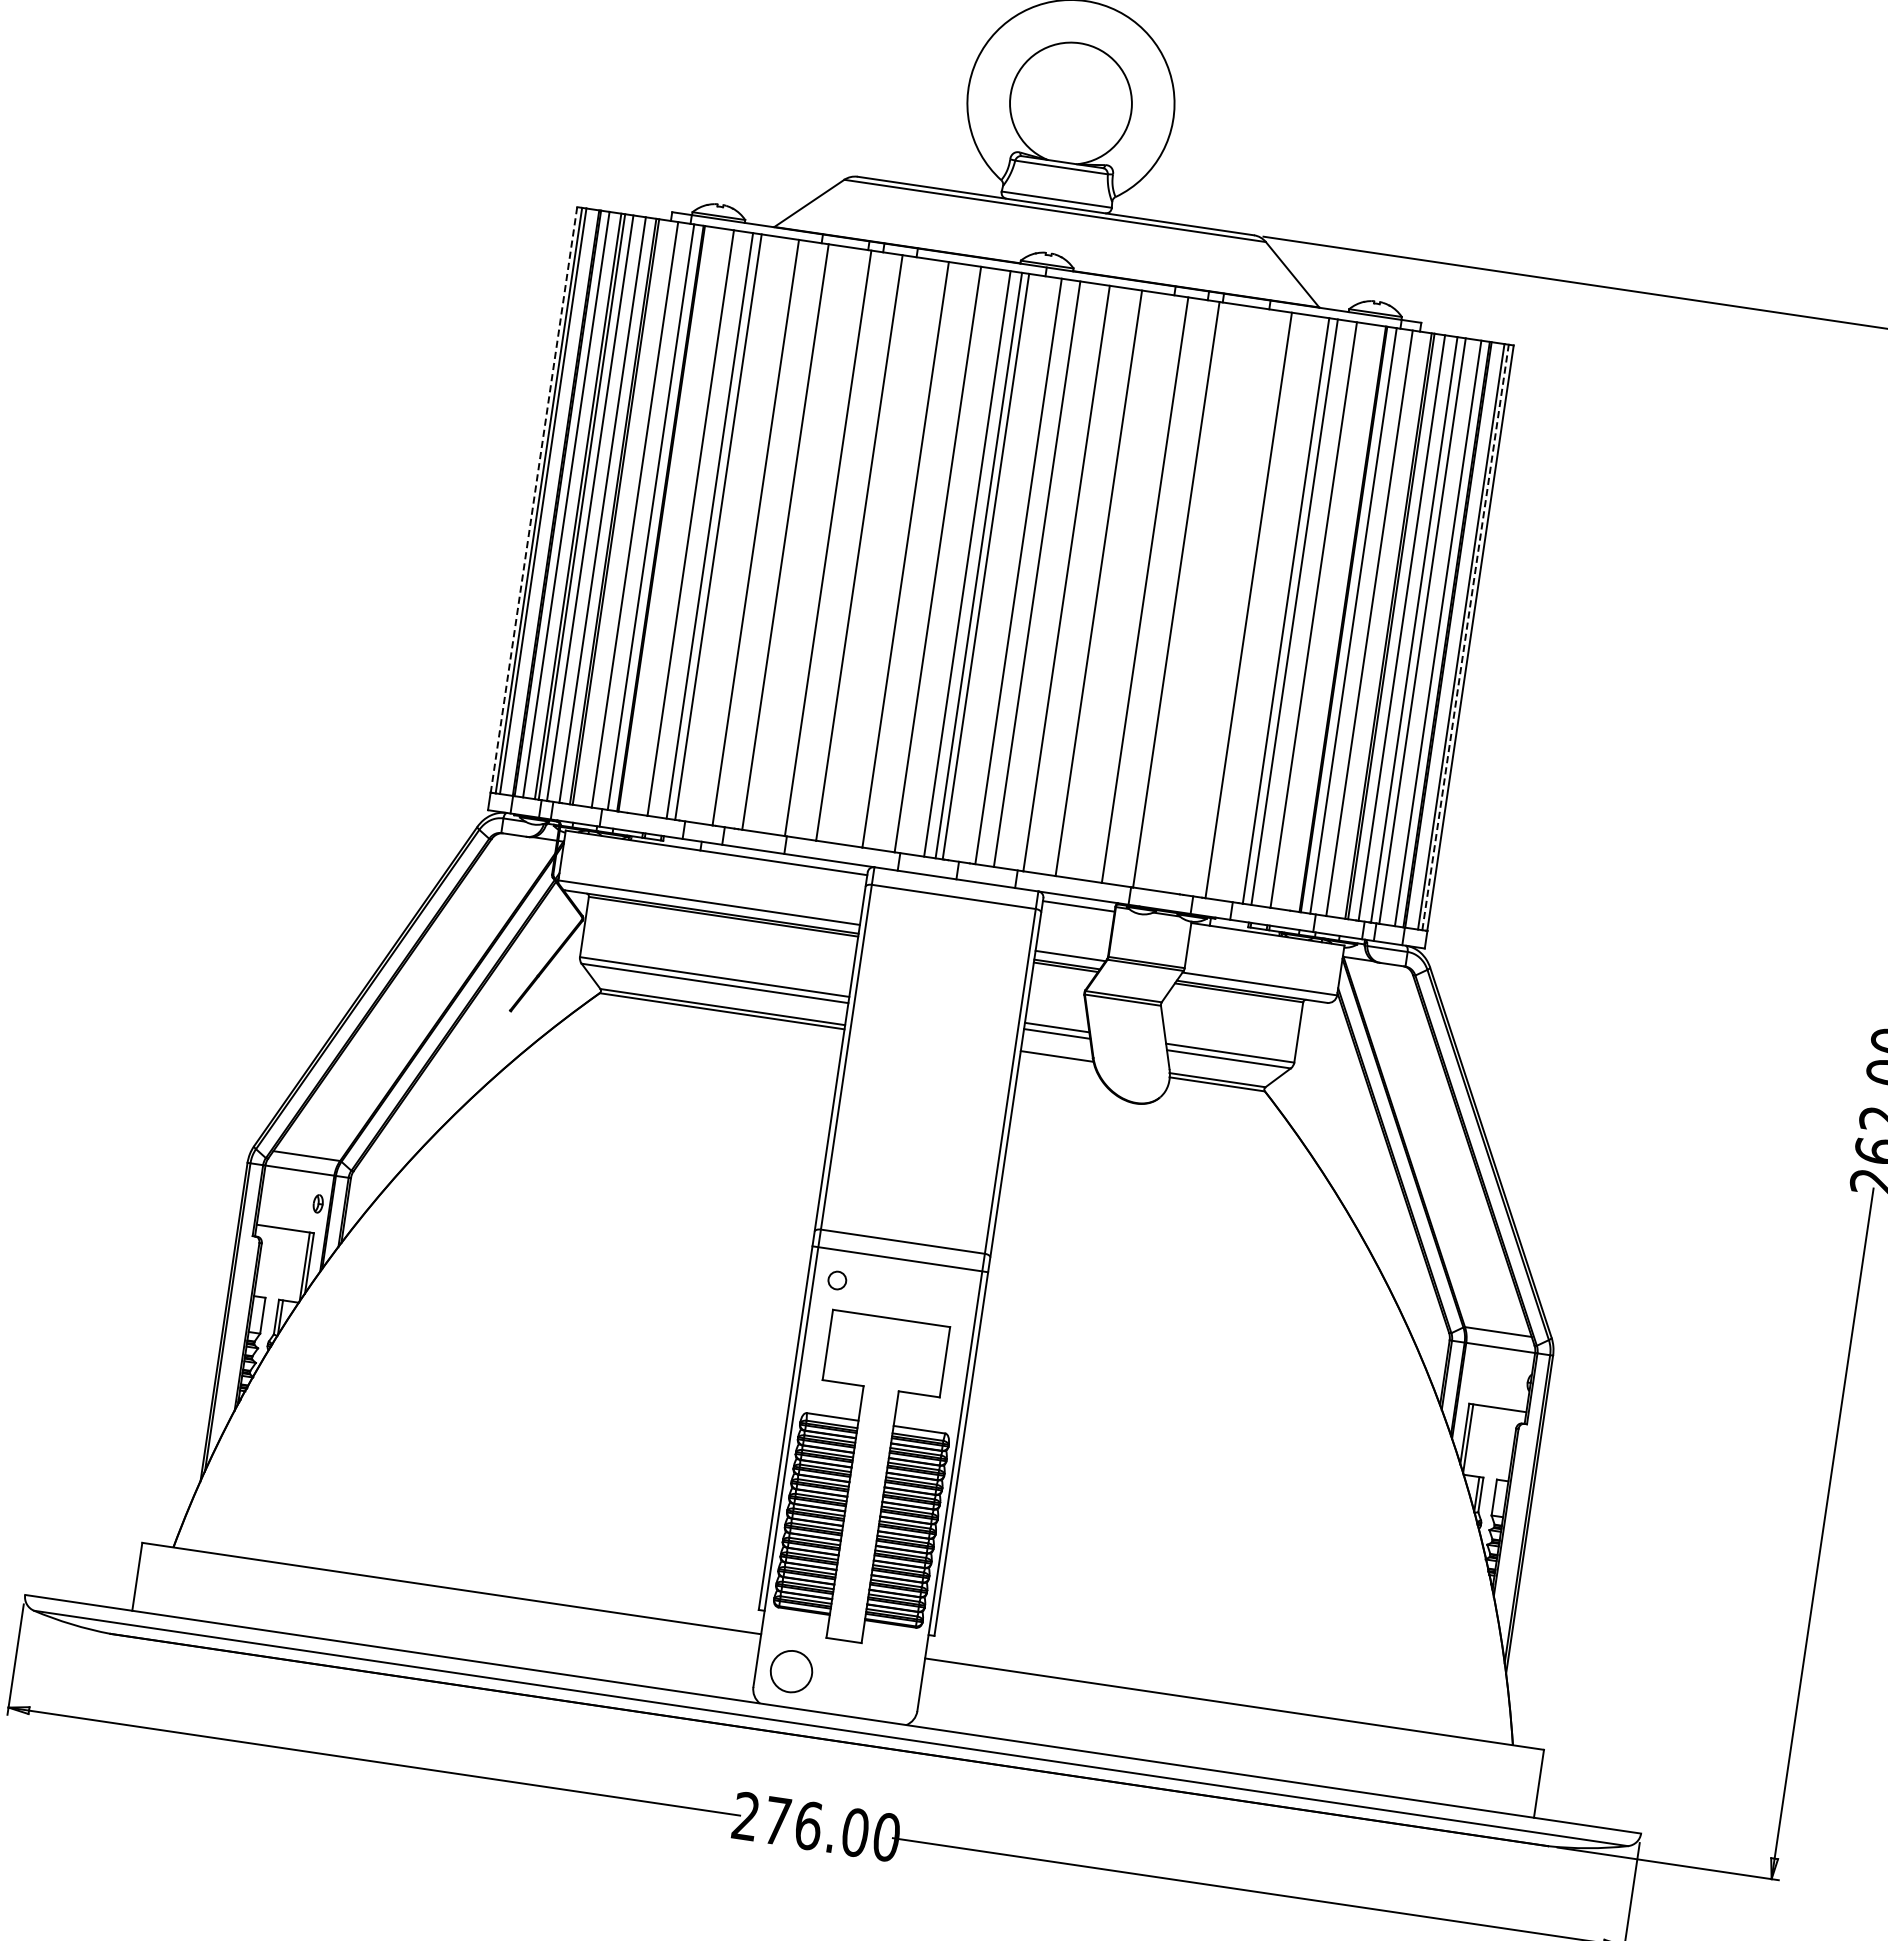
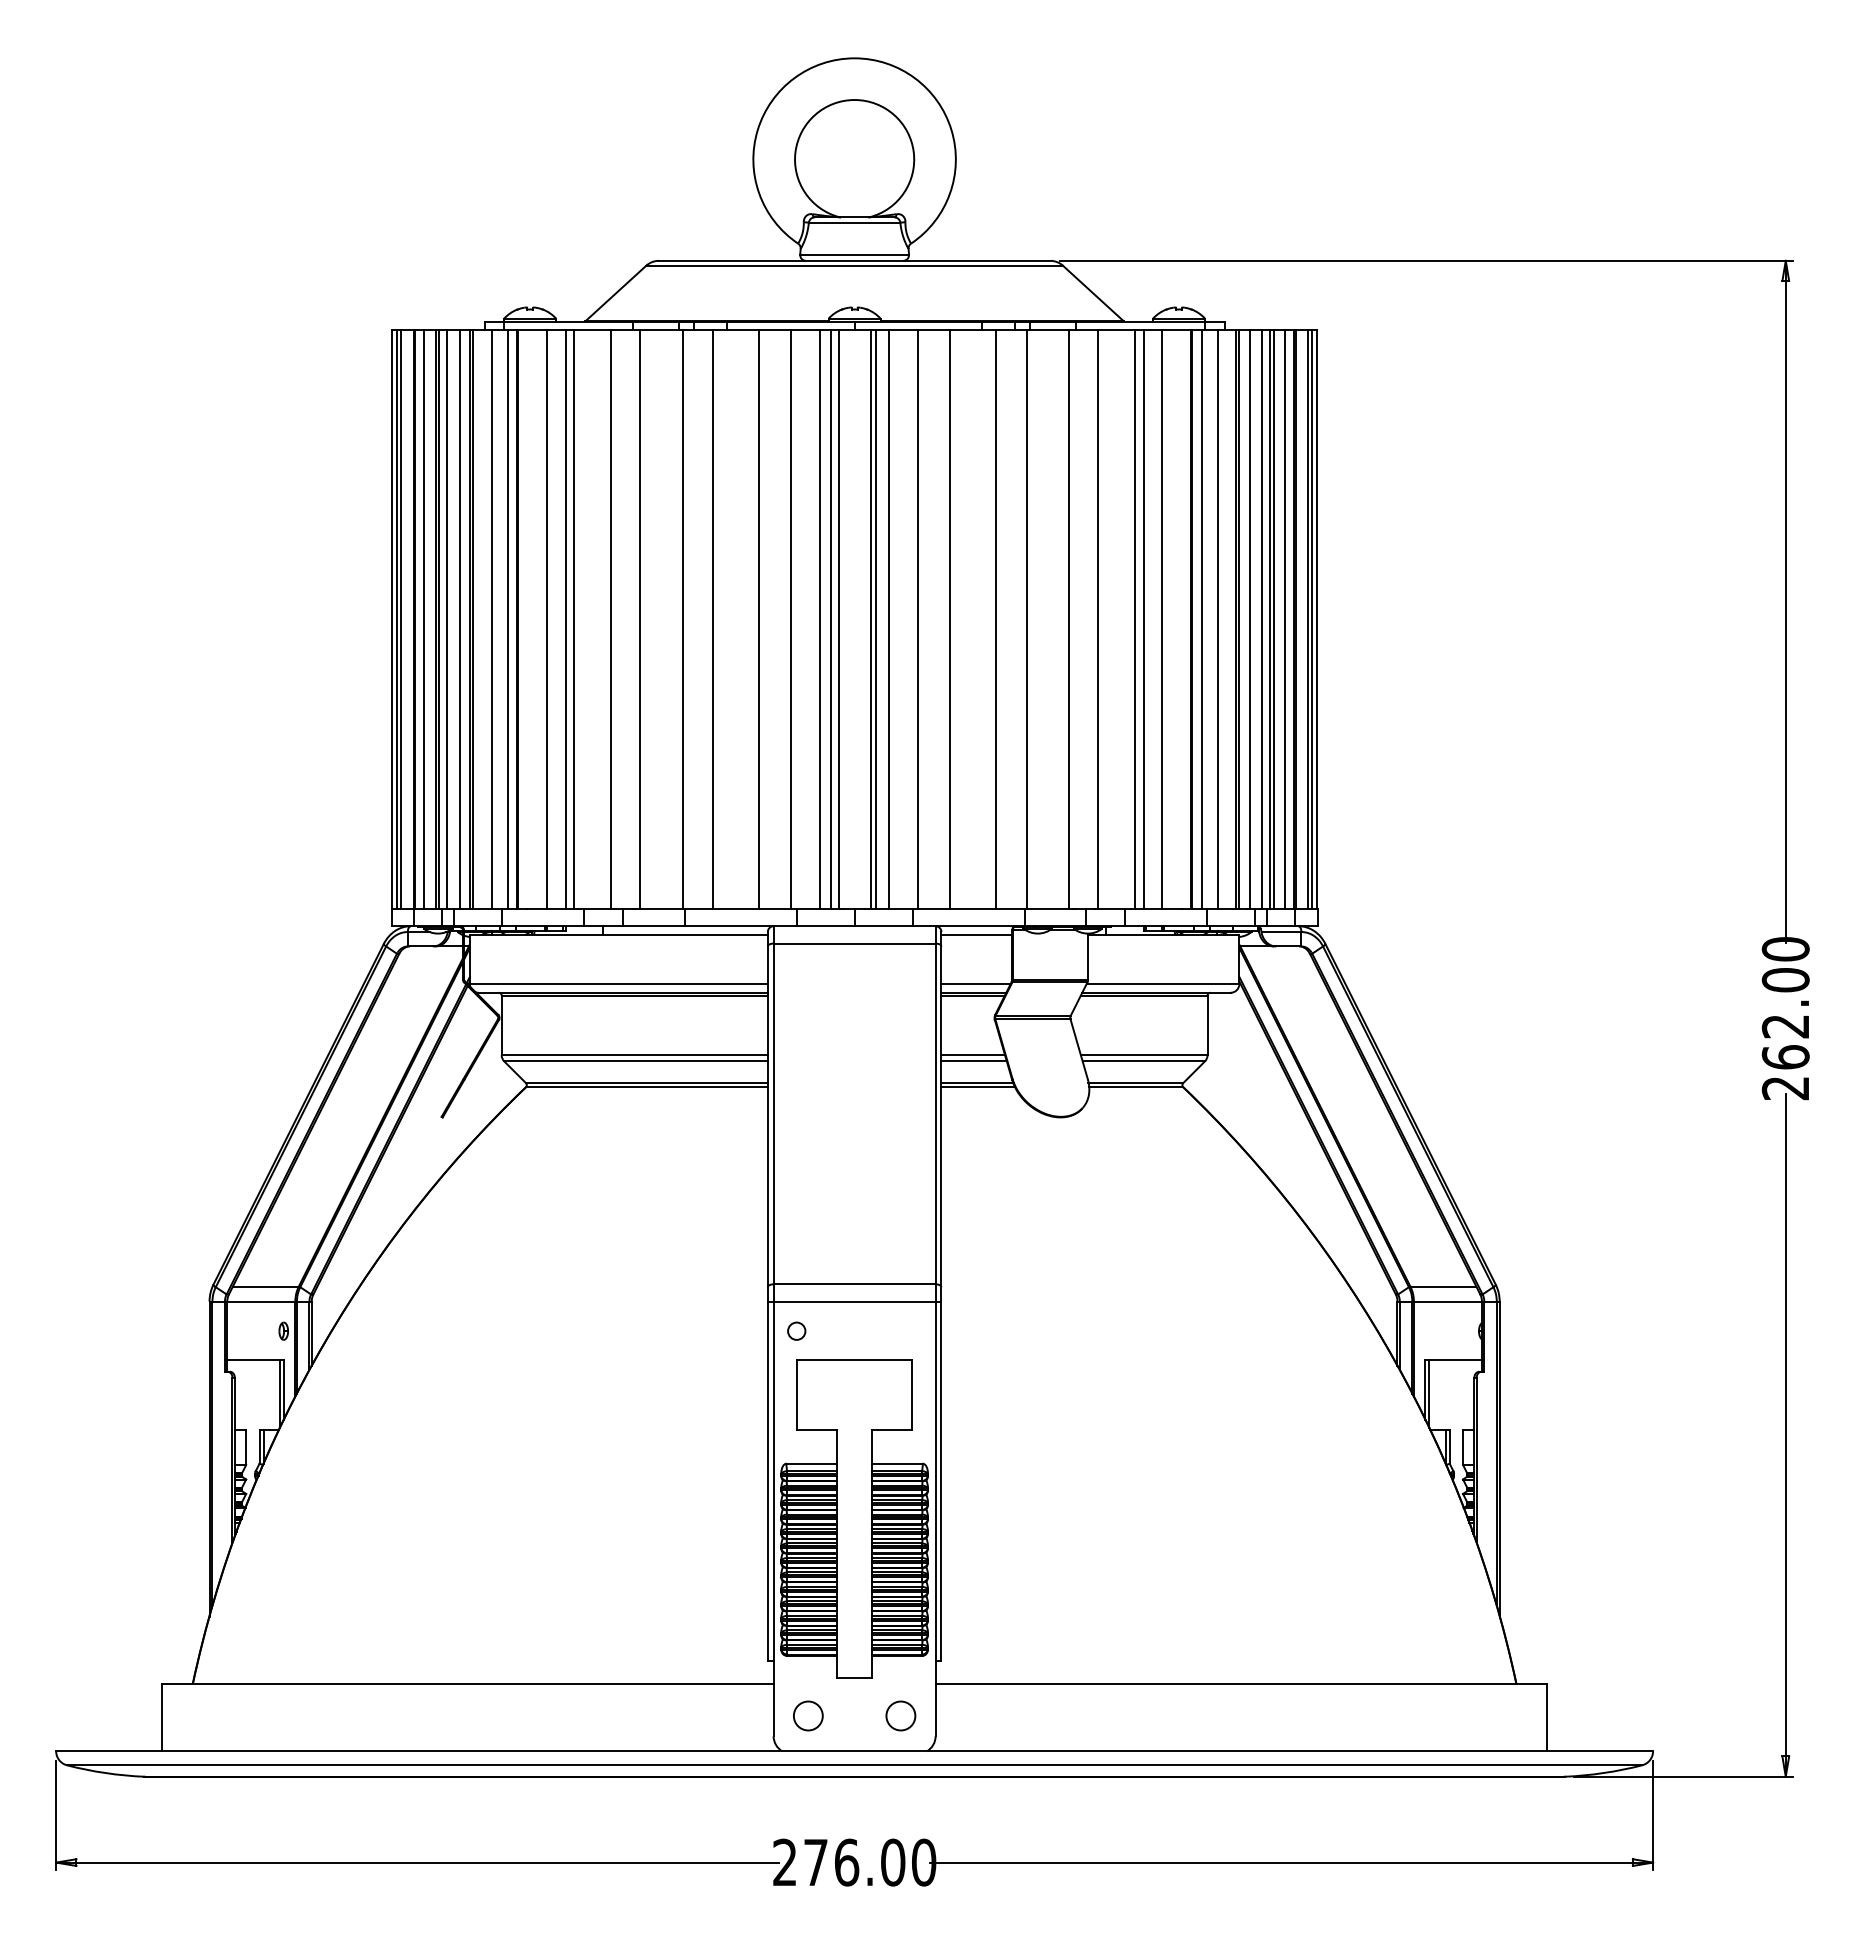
line: (533, 500) -> (391, 620), dashed -> solid
line: (1024, 572) -> (876, 619), added
line: (1218, 600) -> (1068, 619), added
line: (1426, 631) -> (1273, 619), added
line: (1465, 637) -> (1312, 619), dashed -> solid
line: (1057, 1061) -> (978, 1087), added
circle: (791, 1671) -> (808, 1715), size x0.71
circle: (884, 1684) -> (900, 1715), added

